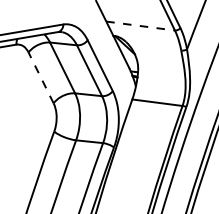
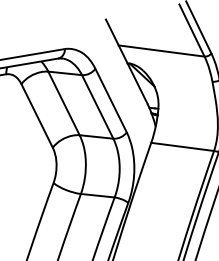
line: (140, 26) -> (161, 51), dashed -> solid
line: (40, 77) -> (36, 115), dashed -> solid

